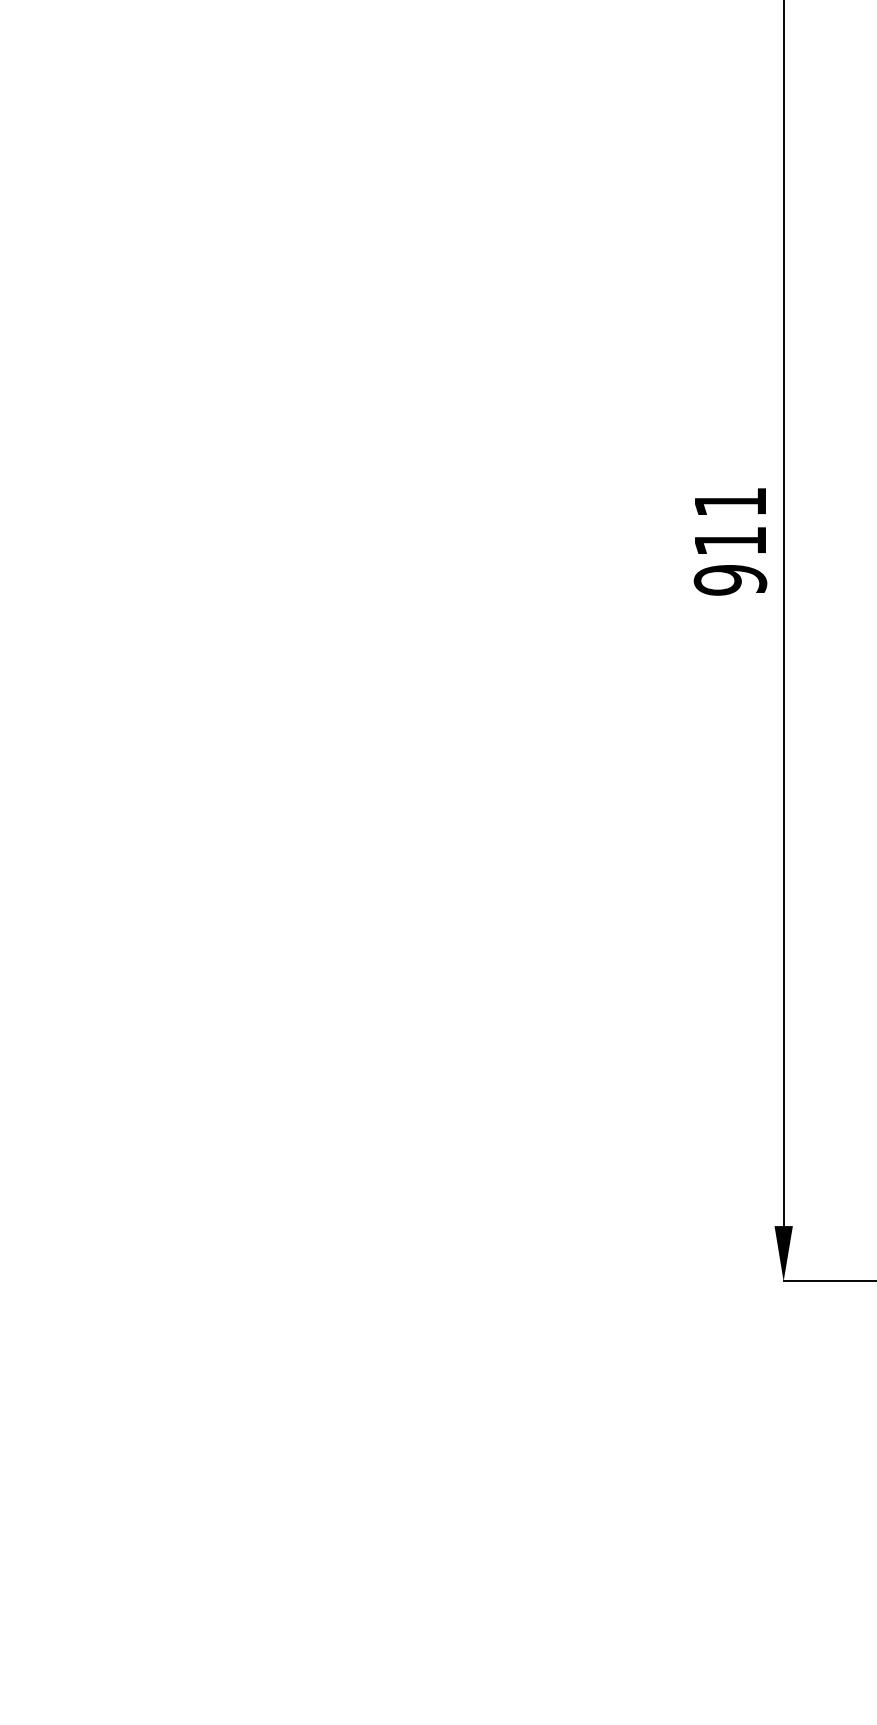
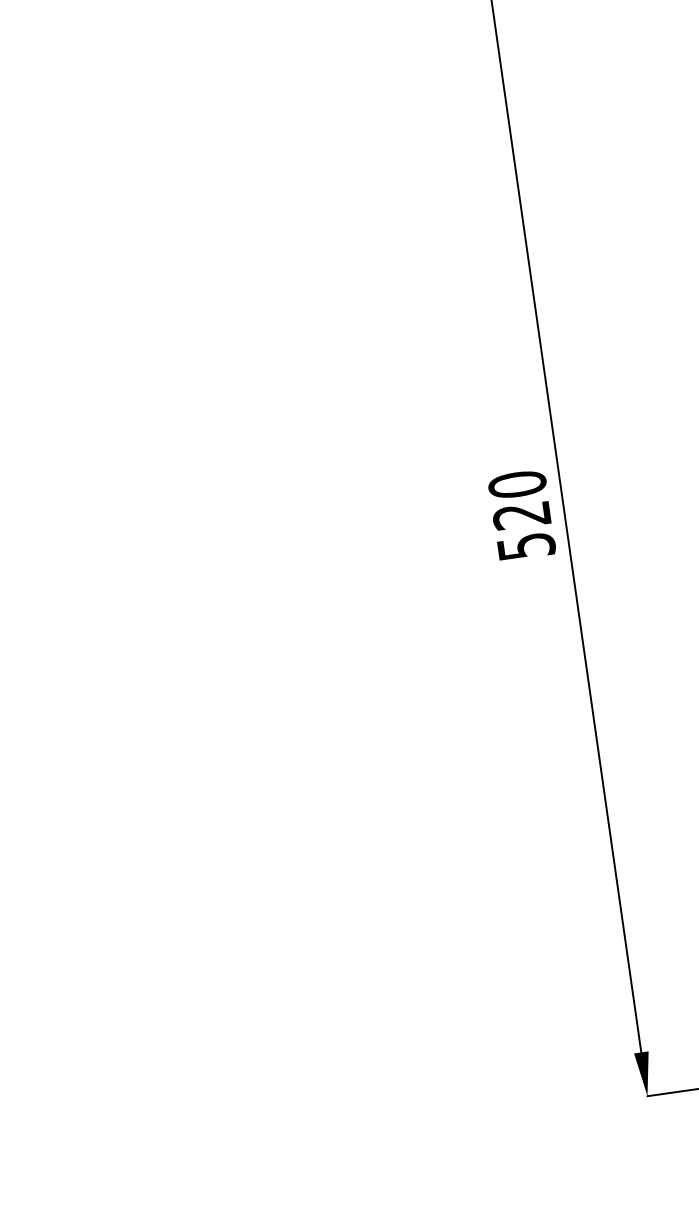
text: (730, 540) -> (521, 515), 911 -> 520

